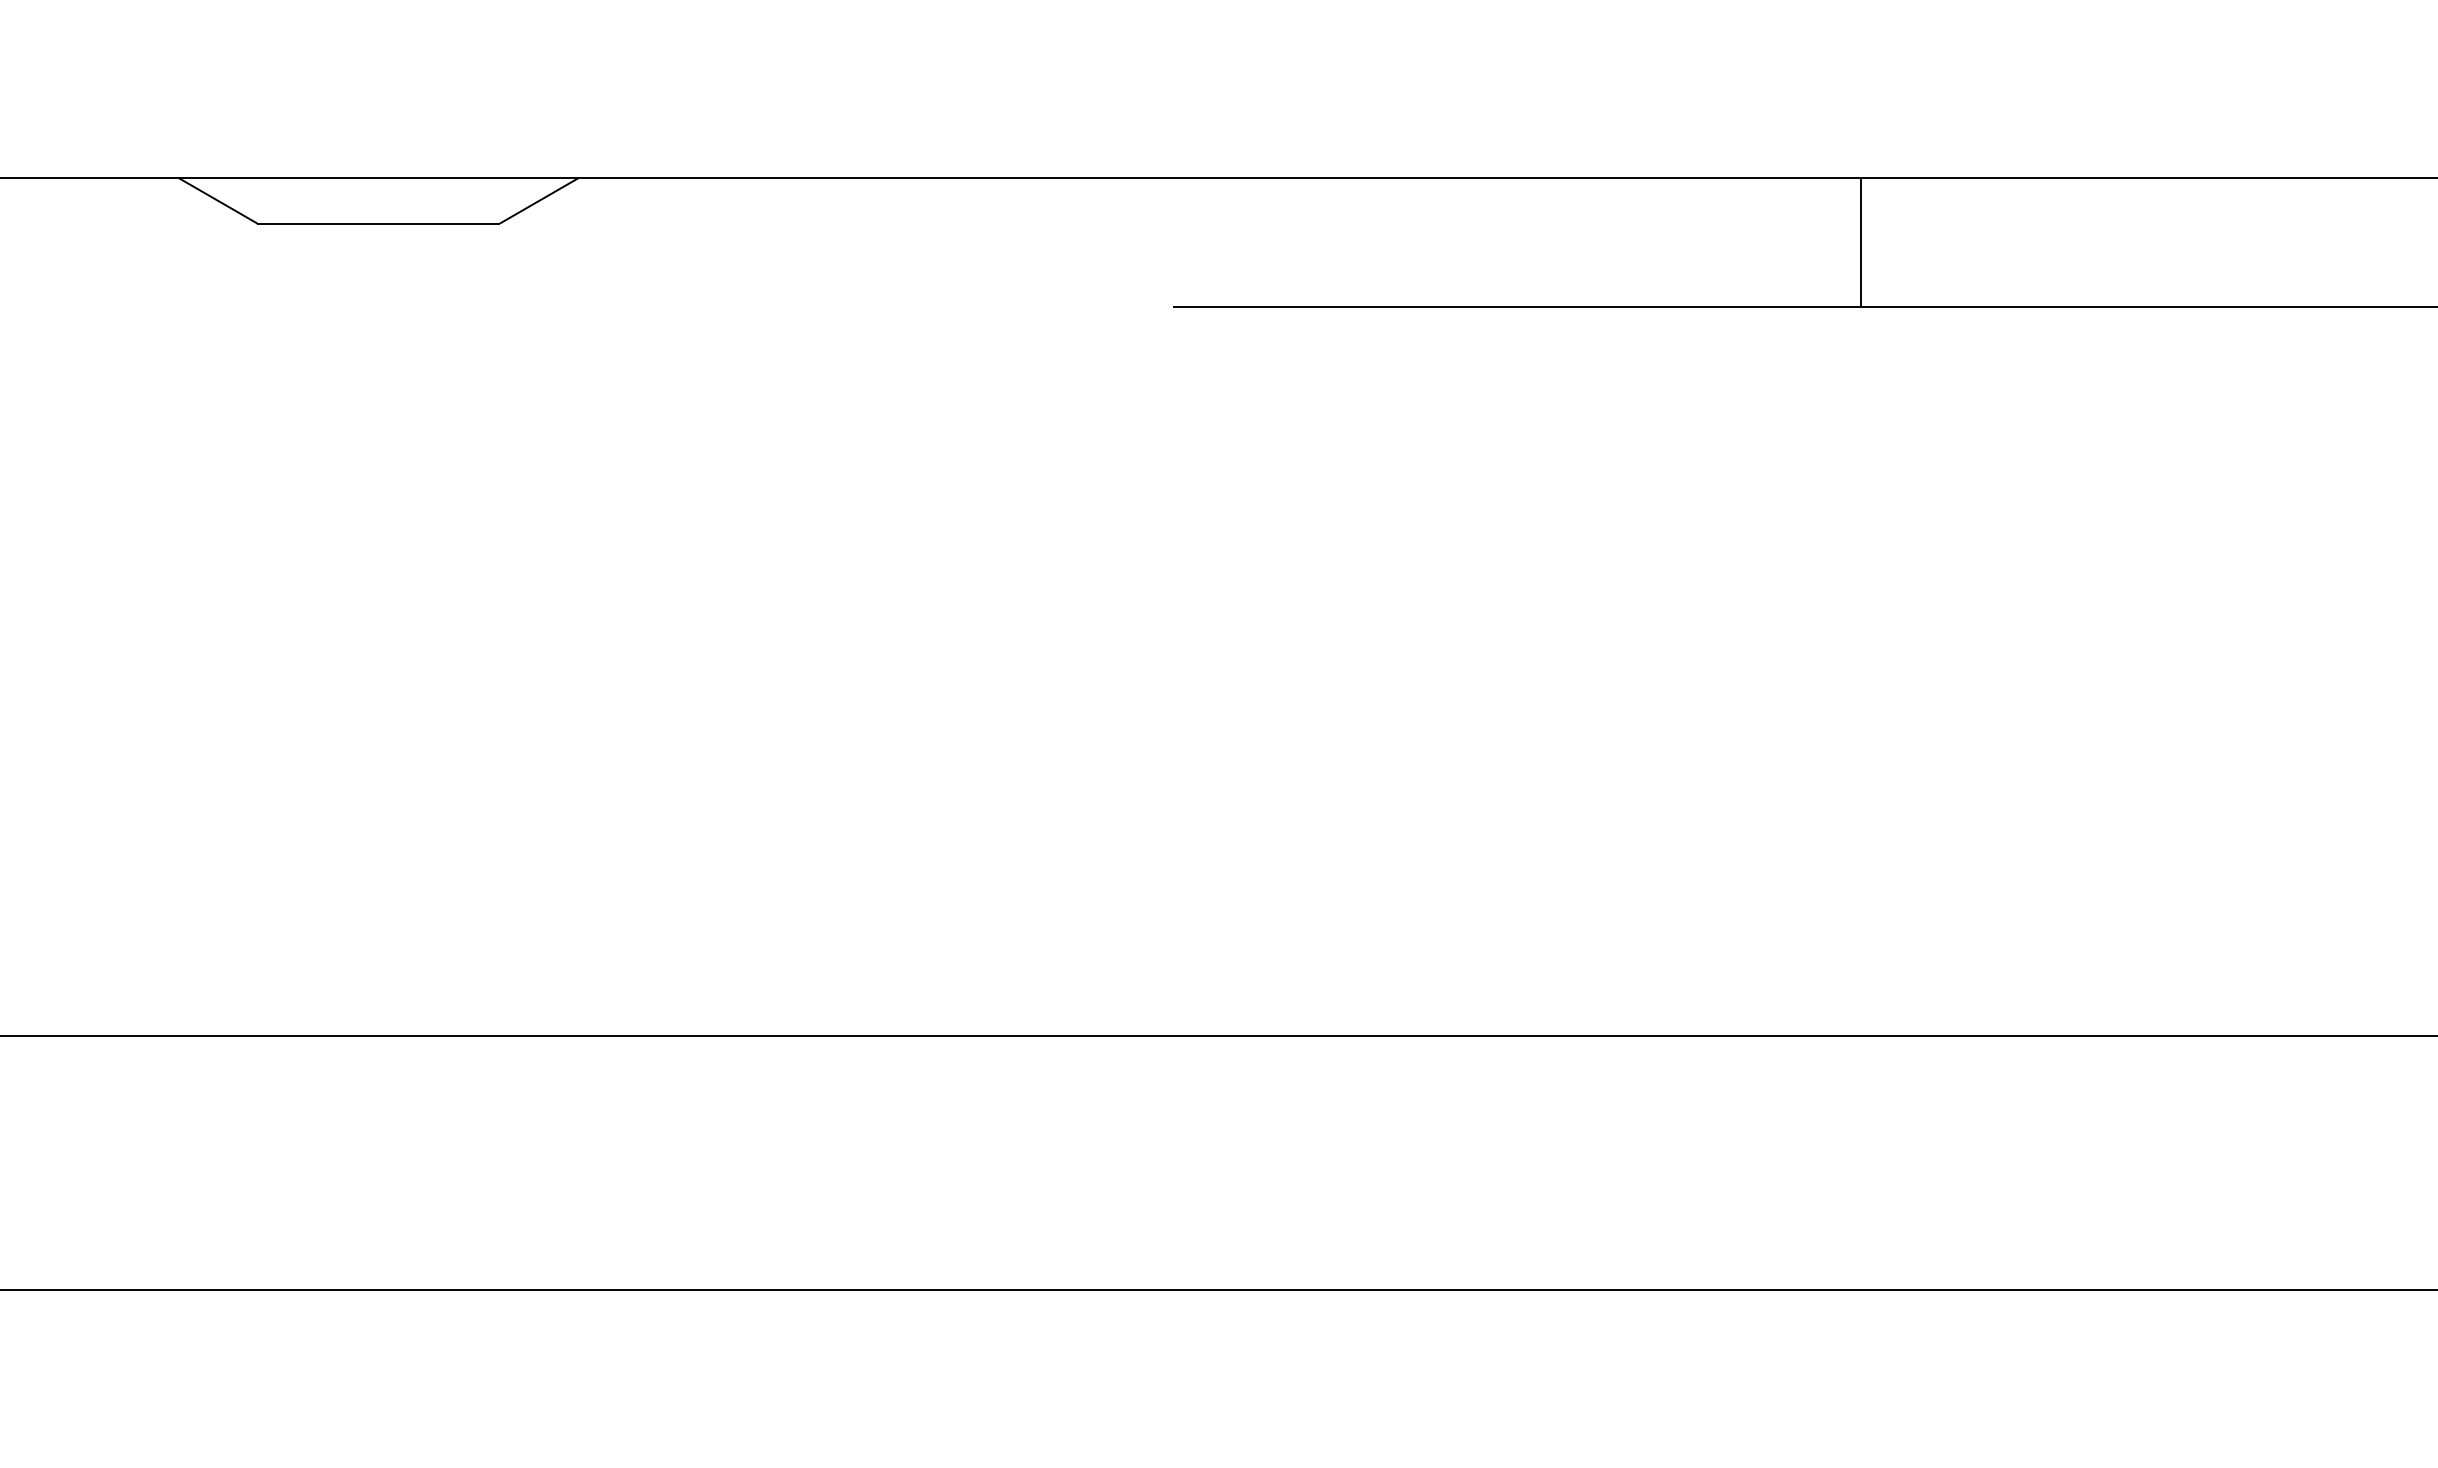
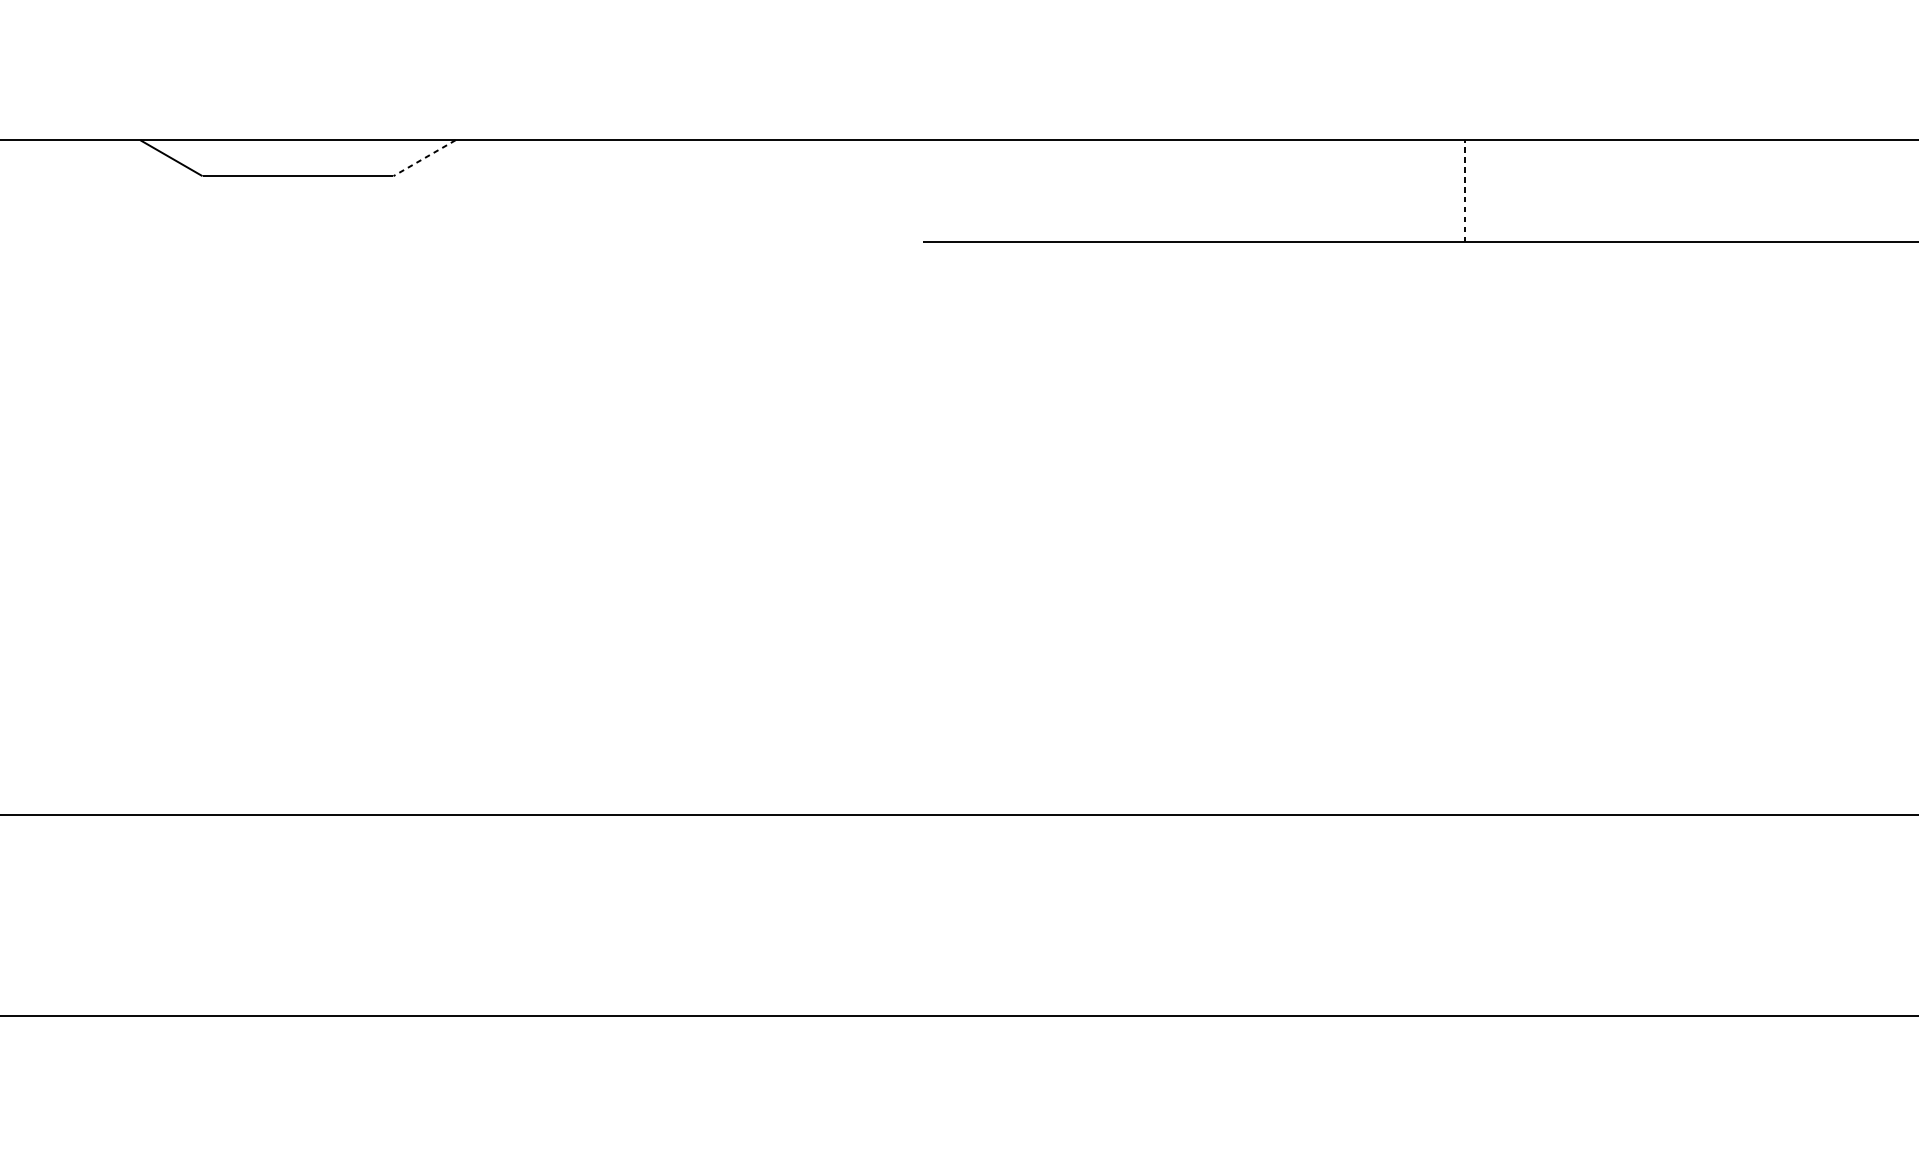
line: (539, 200) -> (424, 158), solid -> dashed
line: (1860, 242) -> (1464, 191), solid -> dashed

